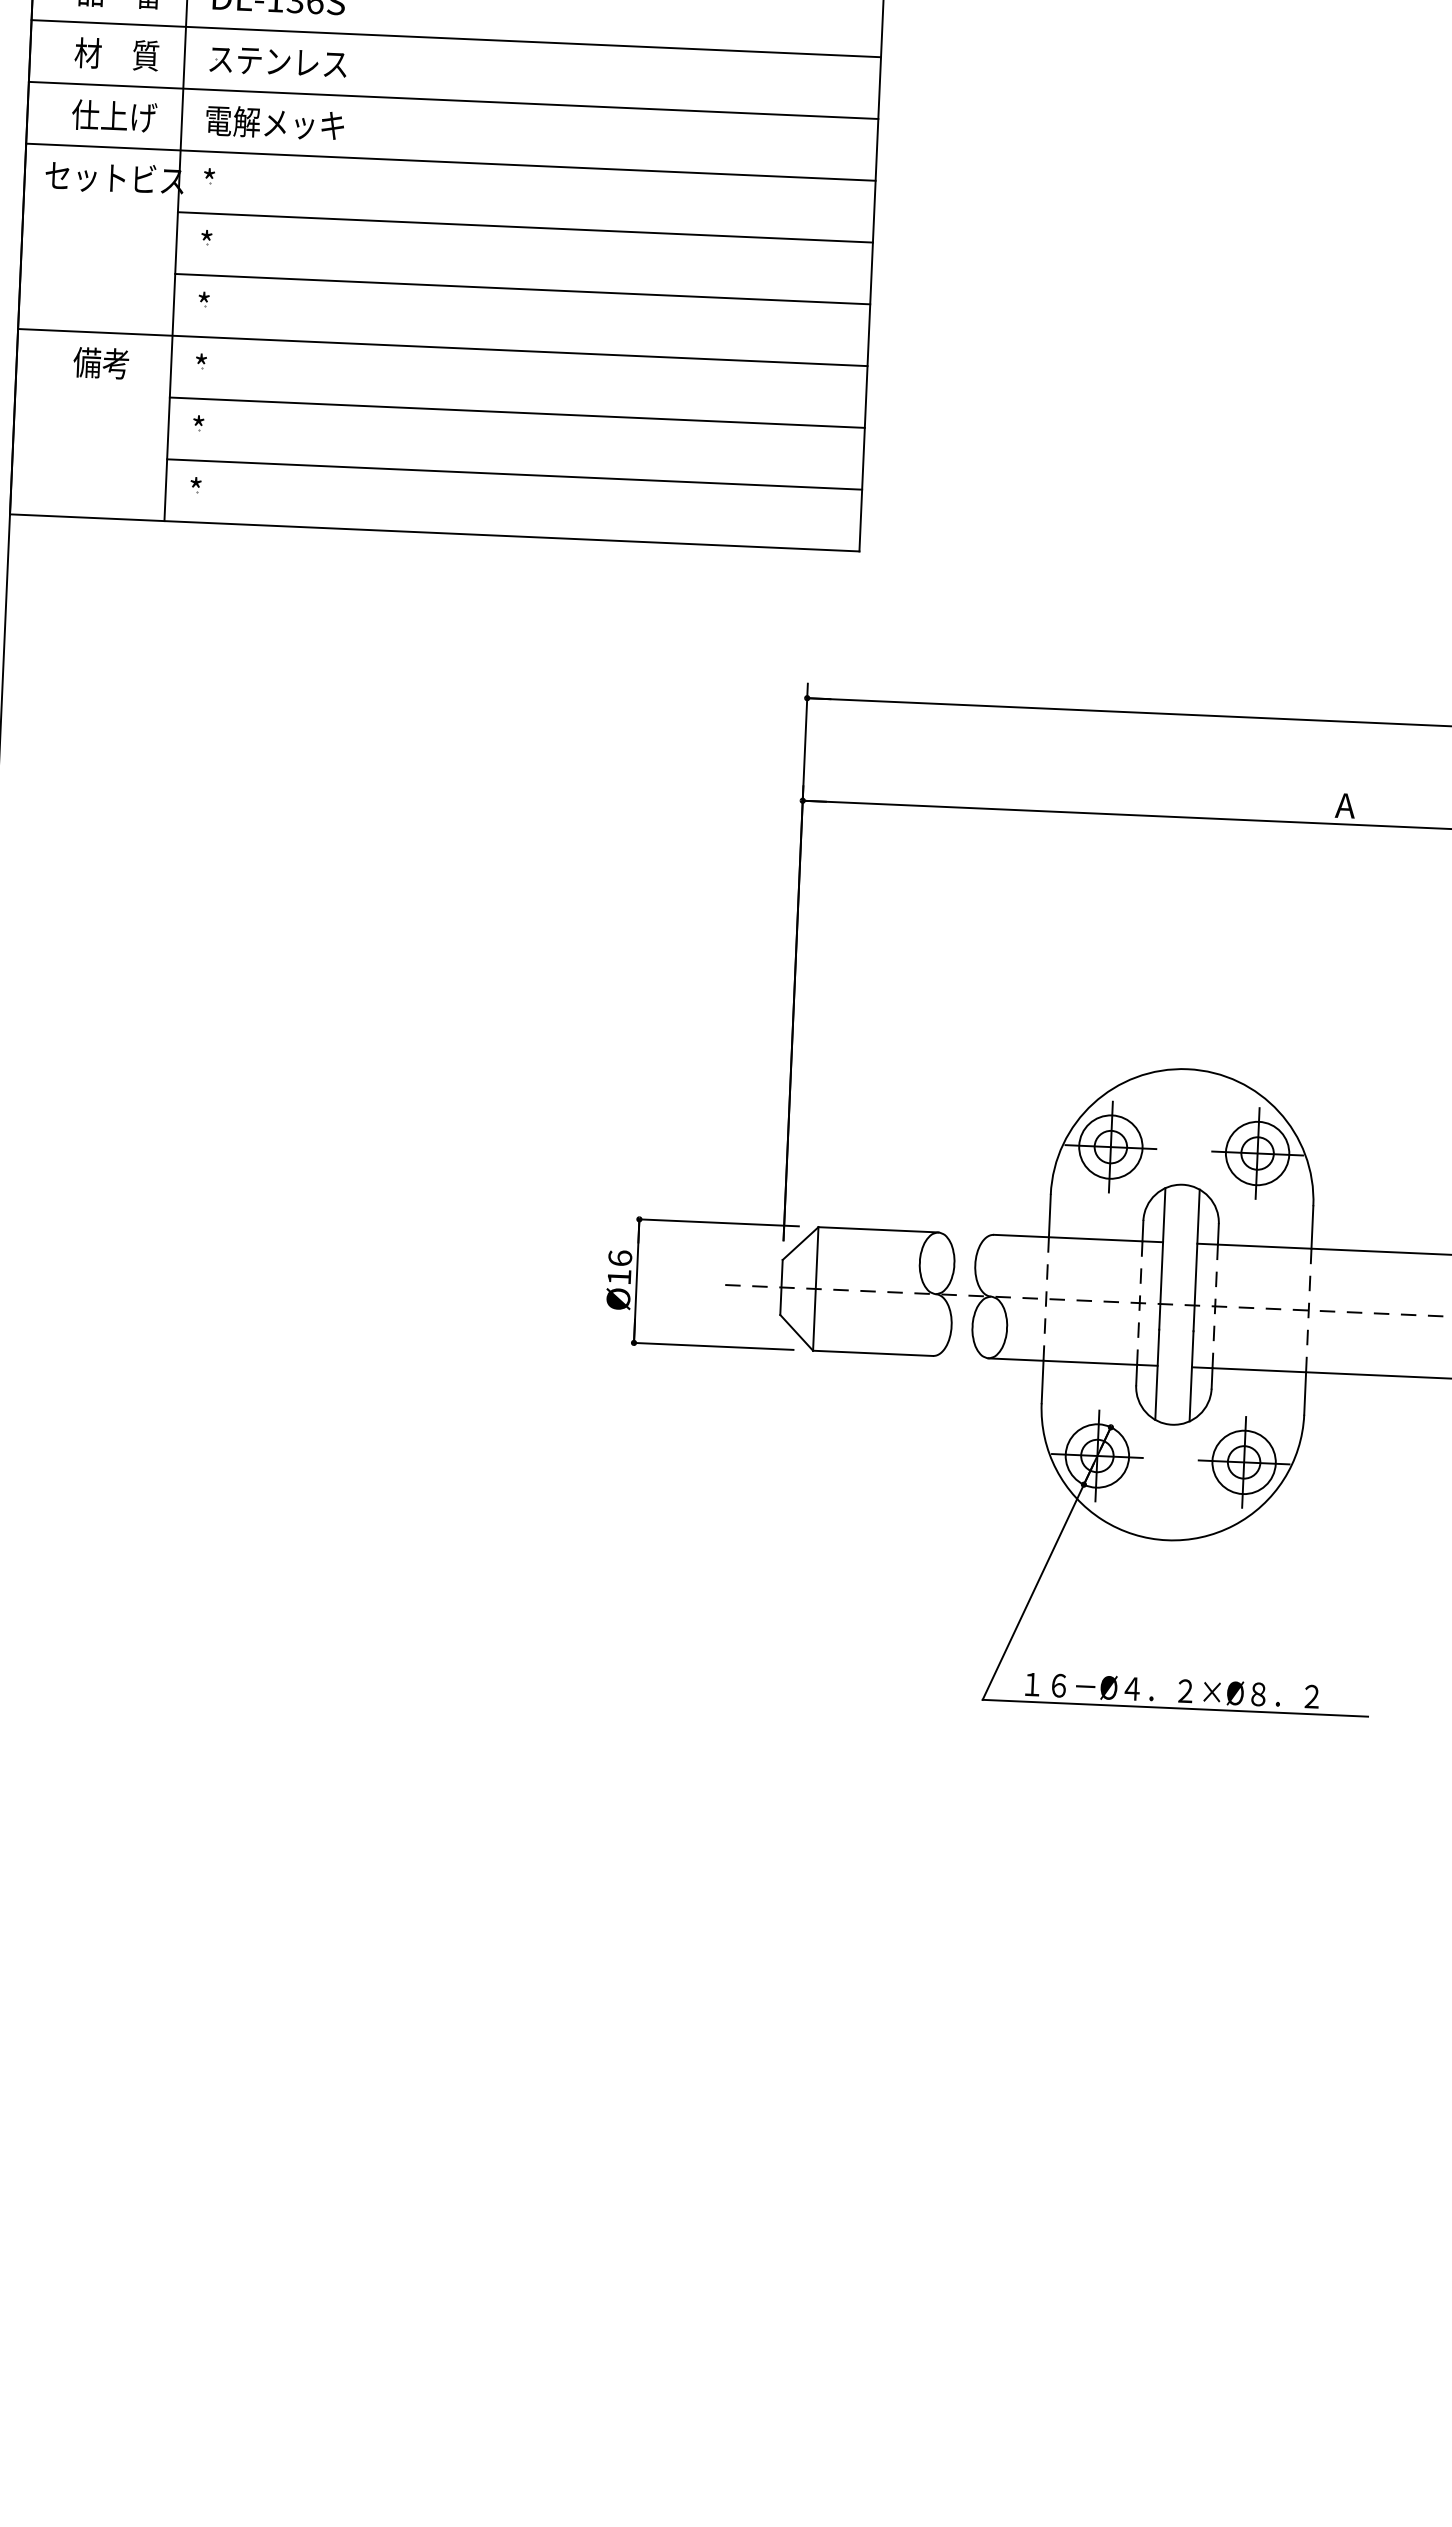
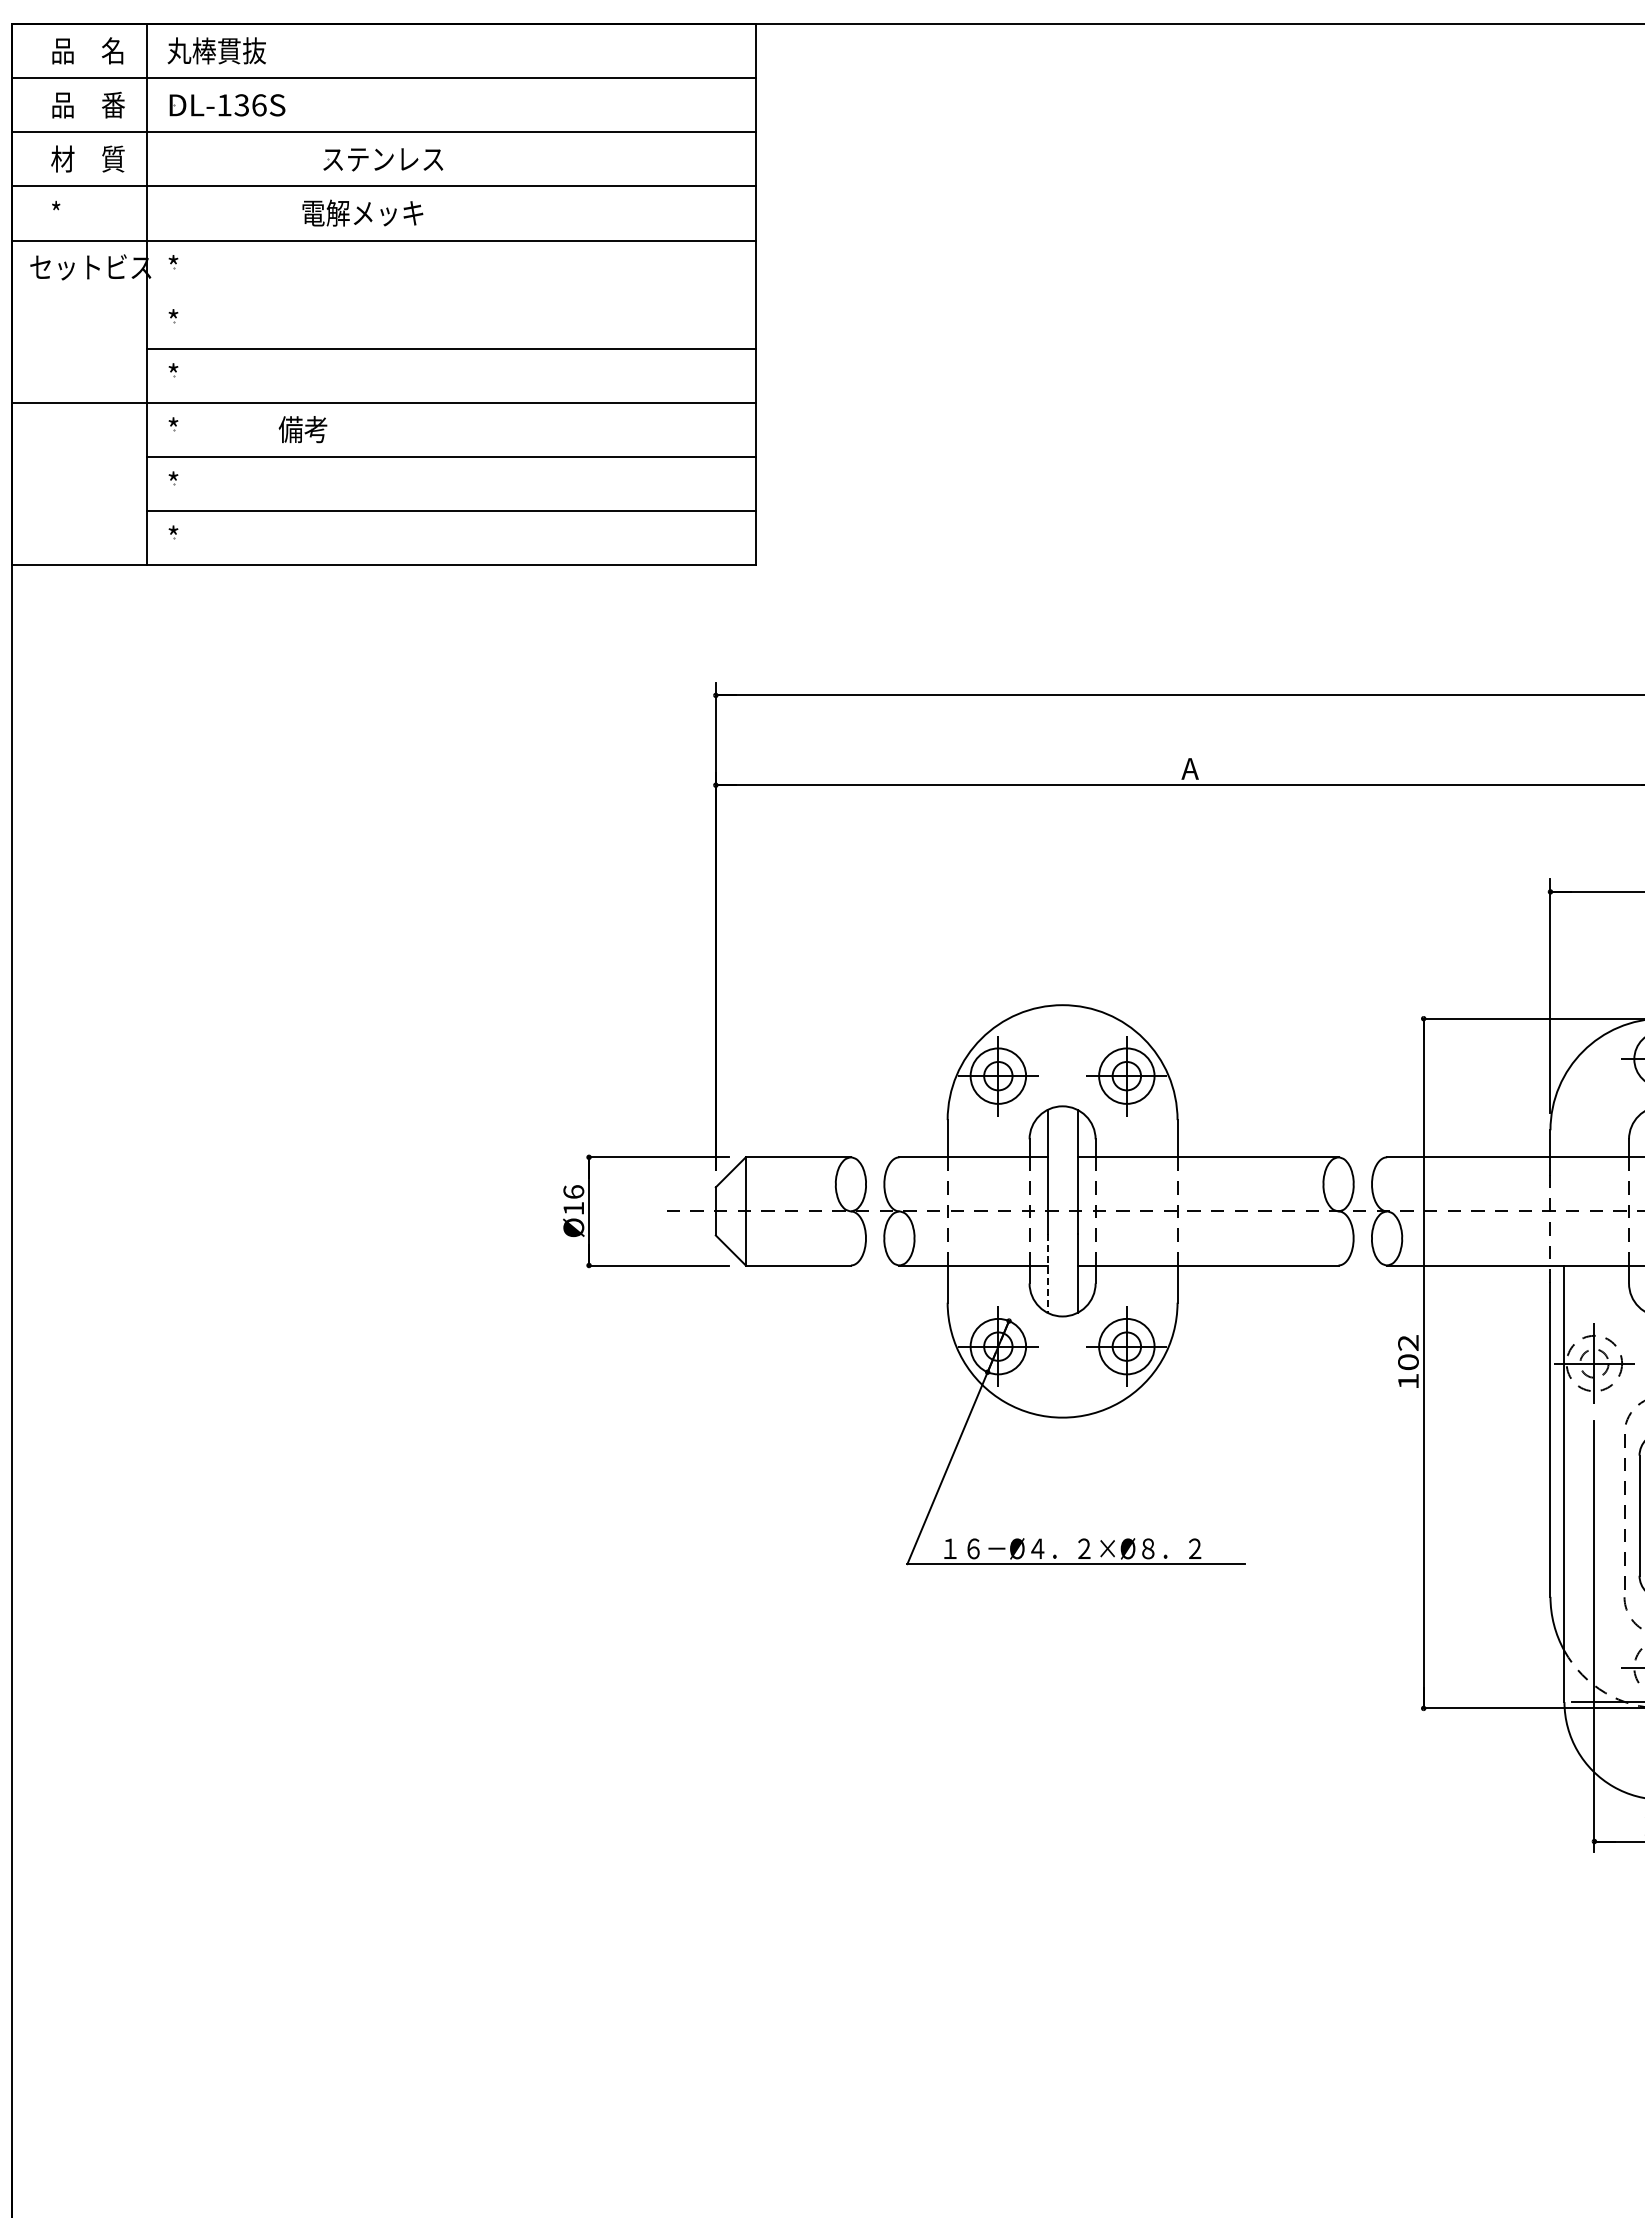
part: (278, 61) -> (383, 159), moved
text: (114, 115) -> (88, 212), 仕上げ -> *
part: (274, 122) -> (362, 212), moved
line: (525, 227) -> (451, 294), removed
text: (100, 363) -> (302, 429), moved
line: (1157, 1374) -> (1047, 1273), solid -> dashed

